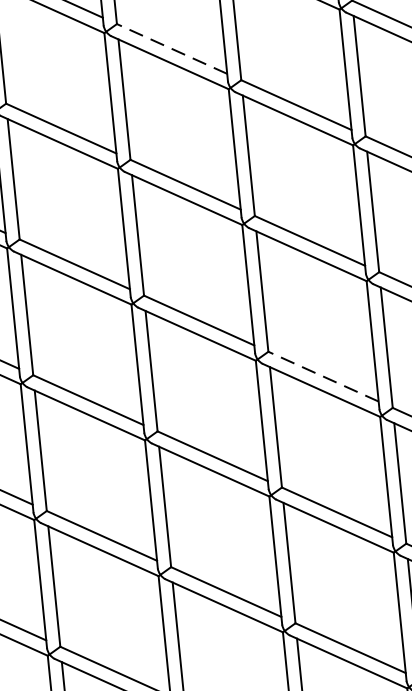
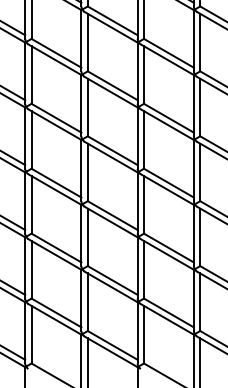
line: (171, 48) -> (112, 20), dashed -> solid
line: (322, 377) -> (168, 183), dashed -> solid

